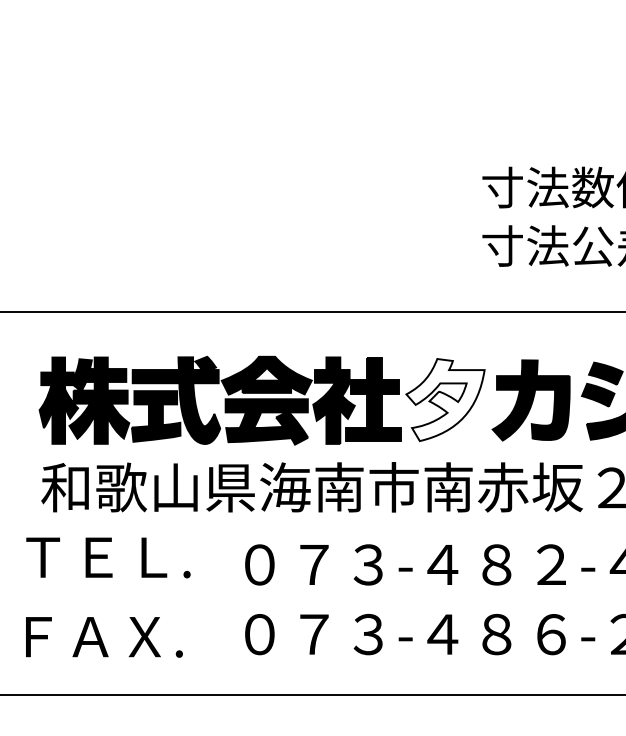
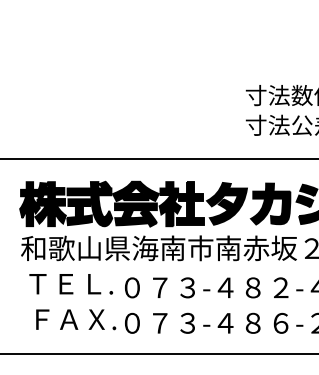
fill: (444, 399) -> (226, 203), added
text: (108, 558) -> (71, 284), moved
text: (105, 636) -> (76, 319), moved

